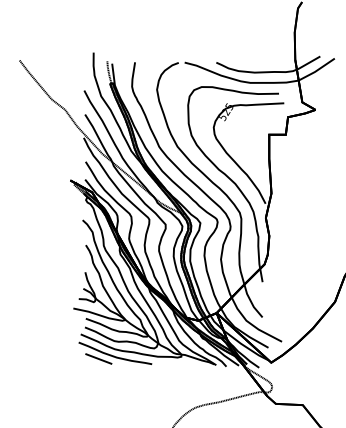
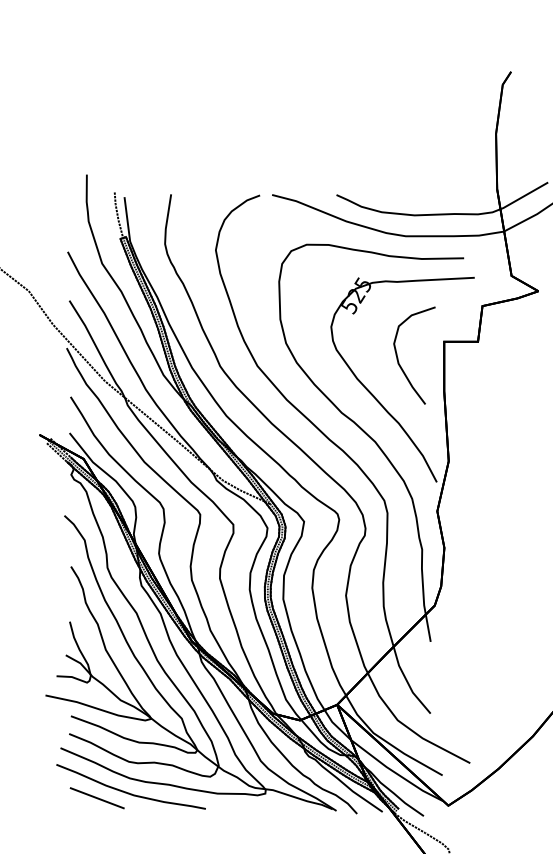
part: (247, 142) -> (399, 357), added

